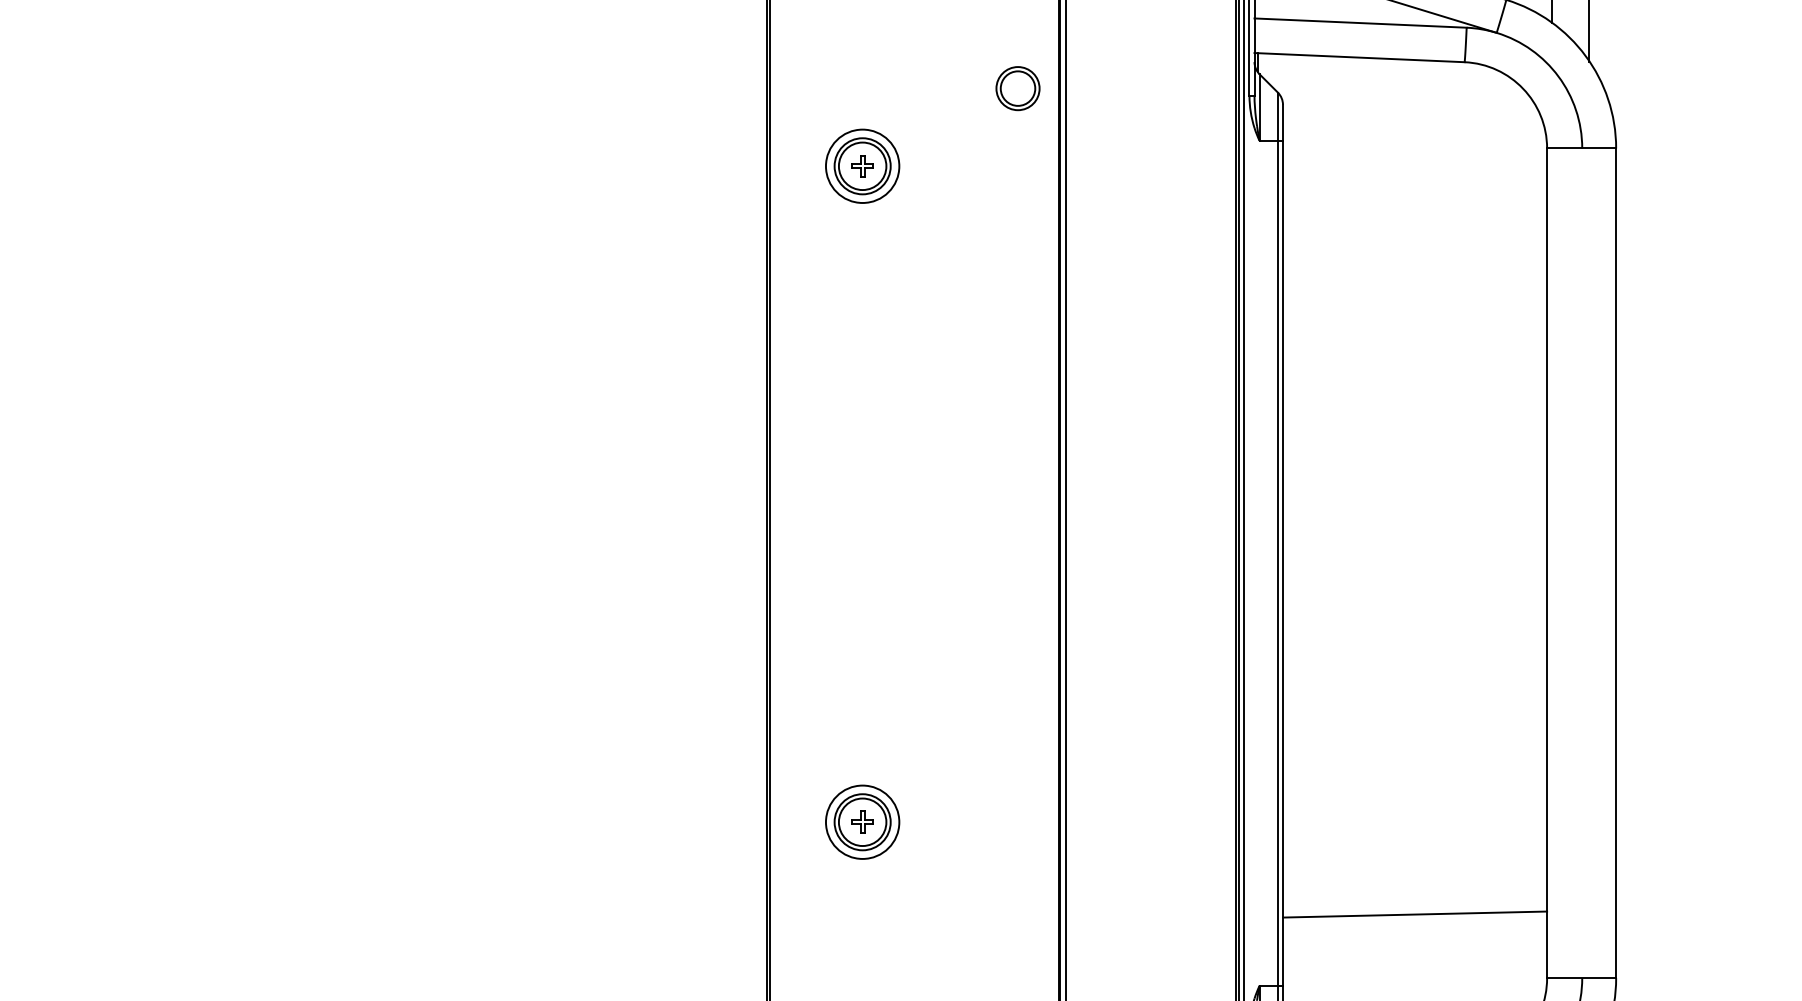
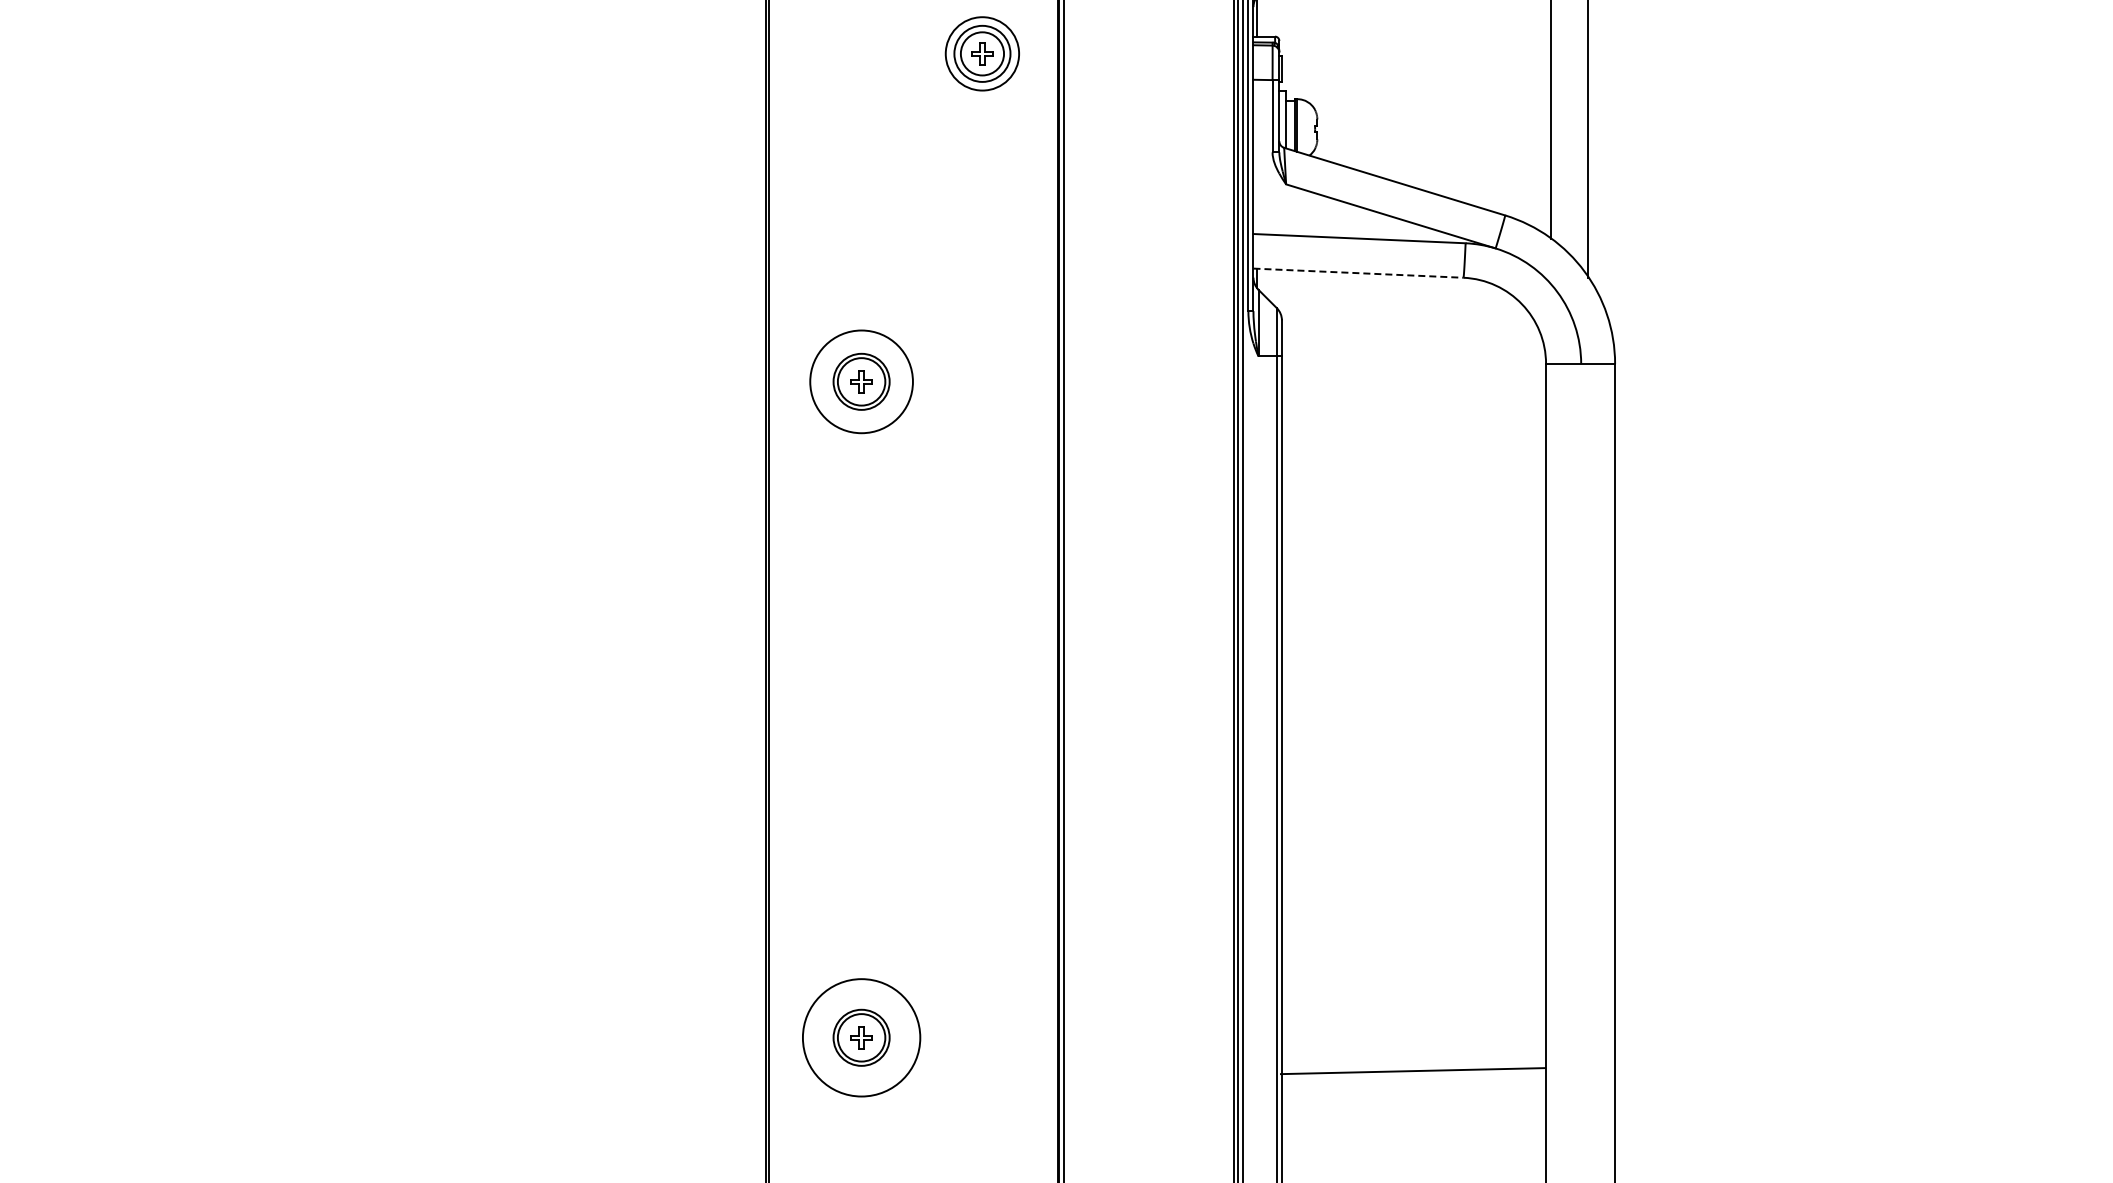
line: (1359, 57) -> (1358, 273), solid -> dashed
part: (1017, 87) -> (1016, 303), removed
circle: (862, 165) -> (861, 381), size x1.4
circle: (862, 821) -> (861, 1037), size x1.6
line: (1414, 914) -> (1412, 1071), moved

